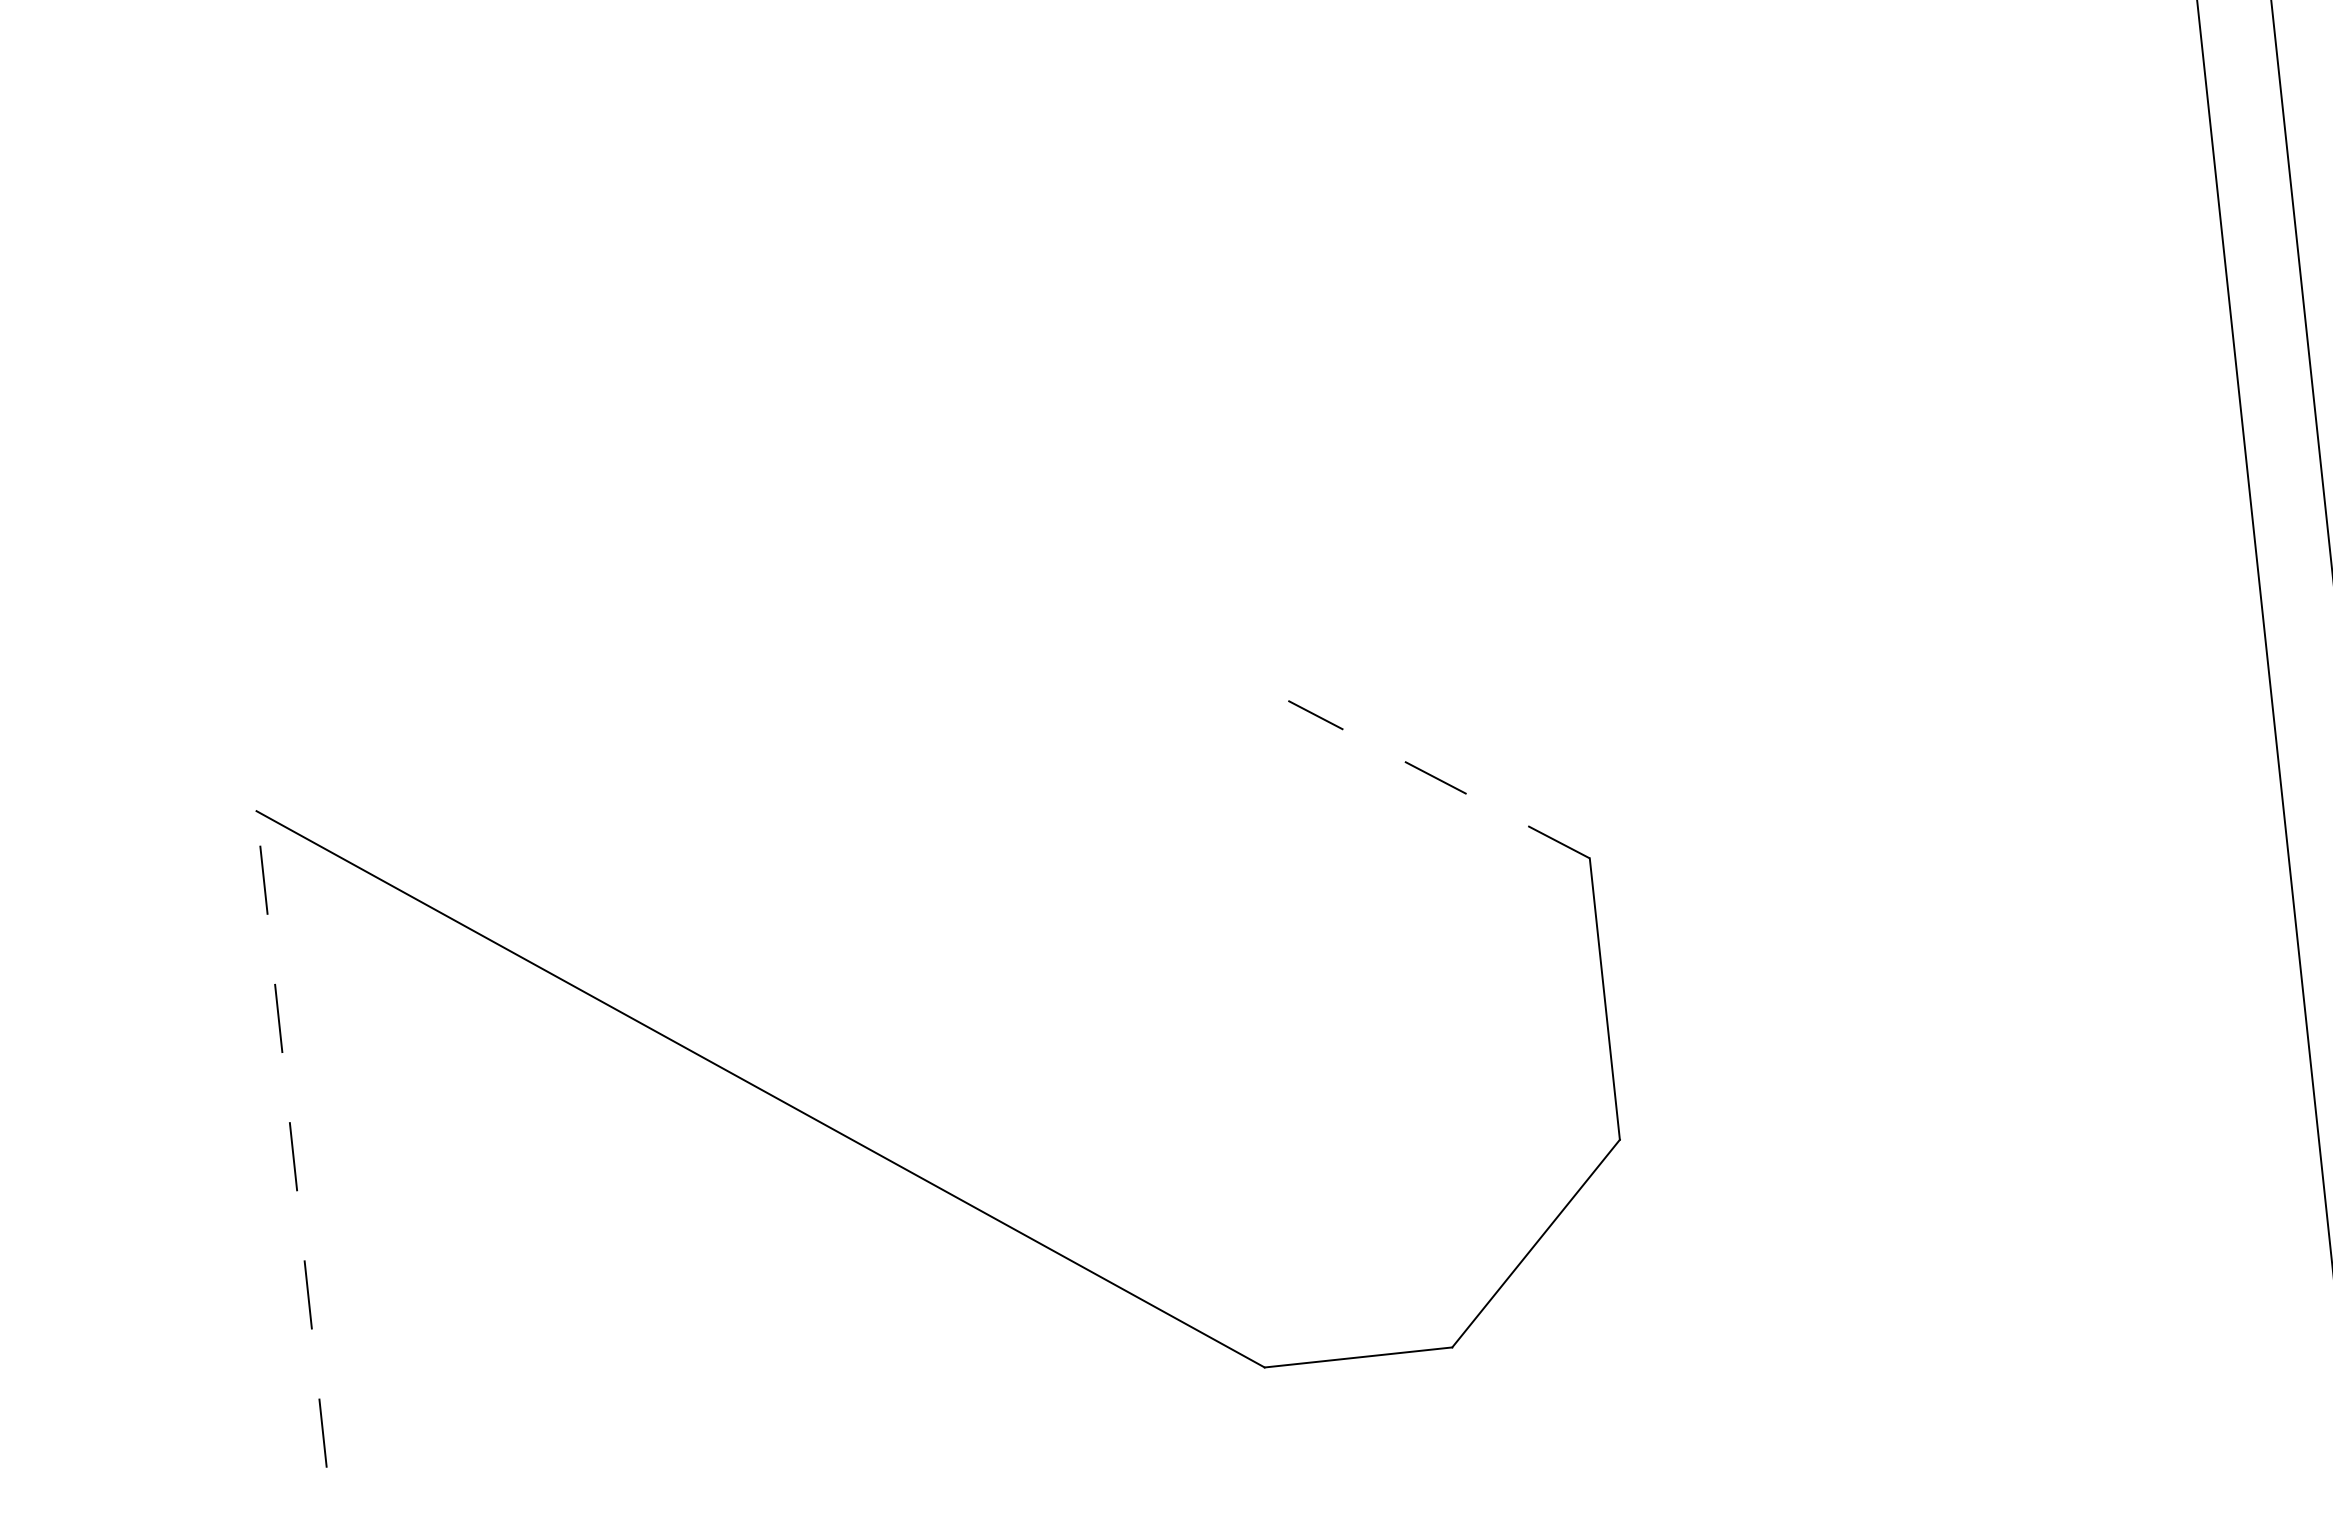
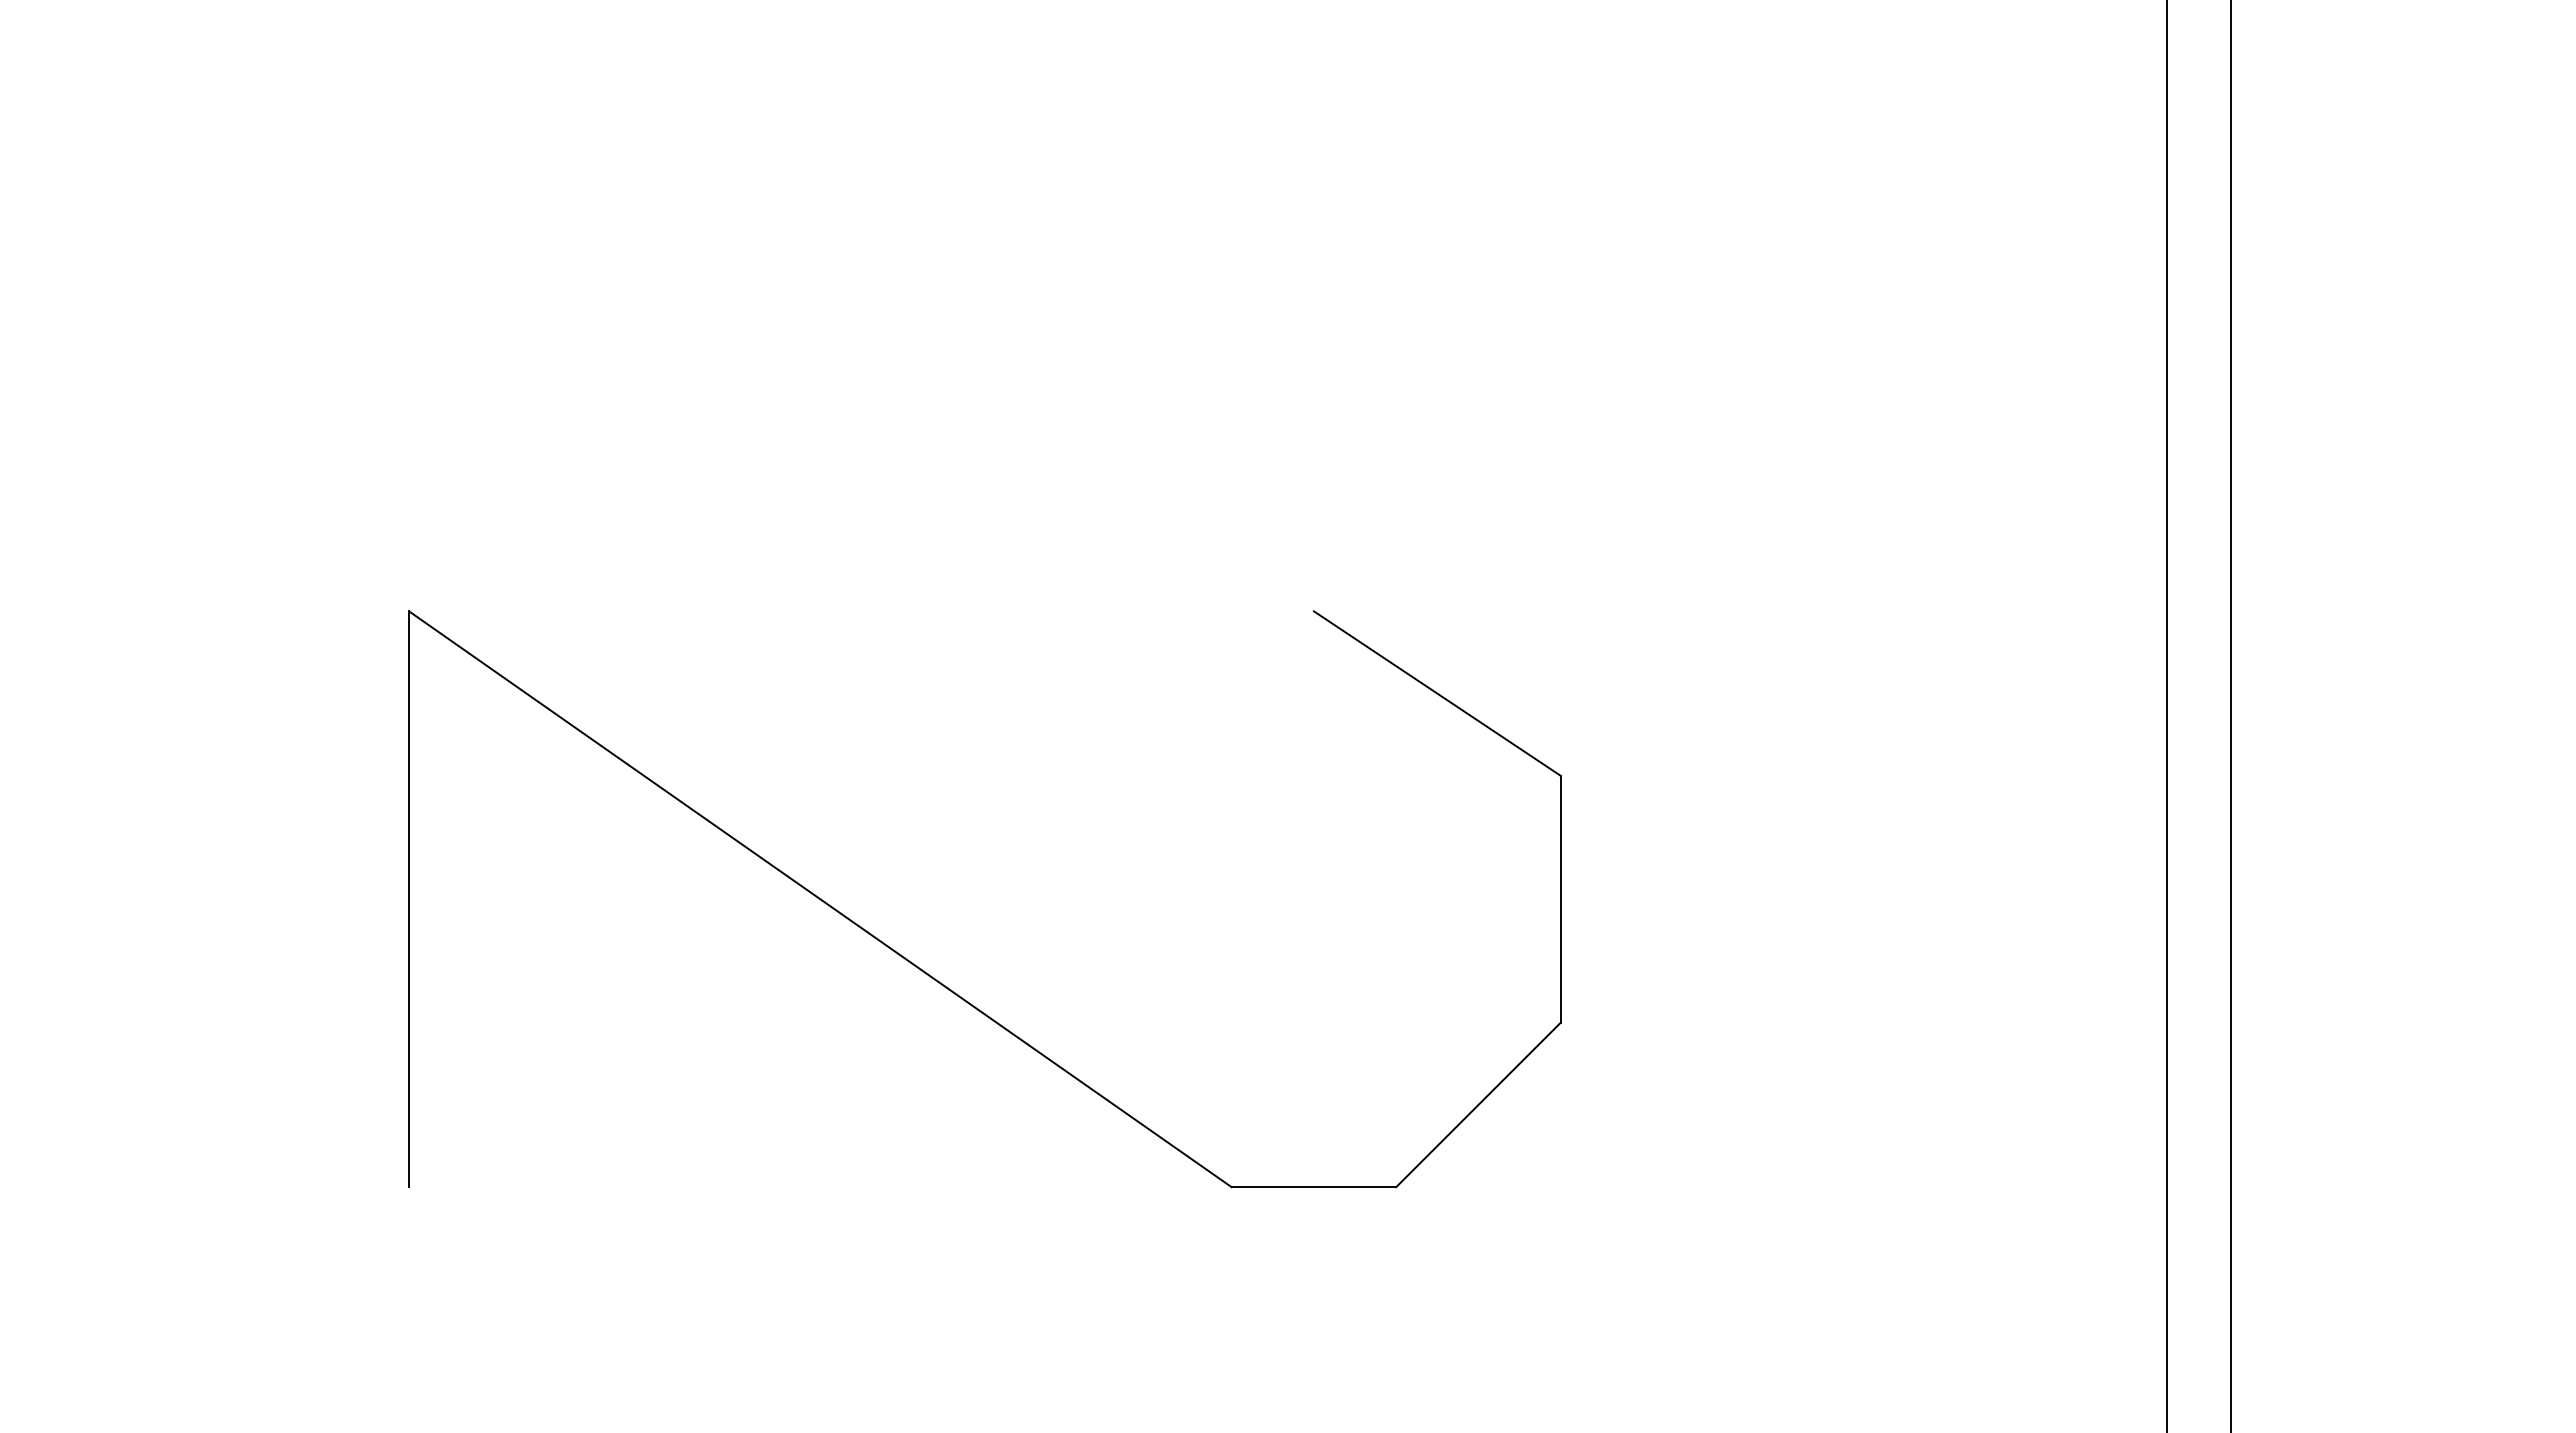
line: (1438, 779) -> (1436, 693), dashed -> solid
line: (292, 1139) -> (409, 899), dashed -> solid

